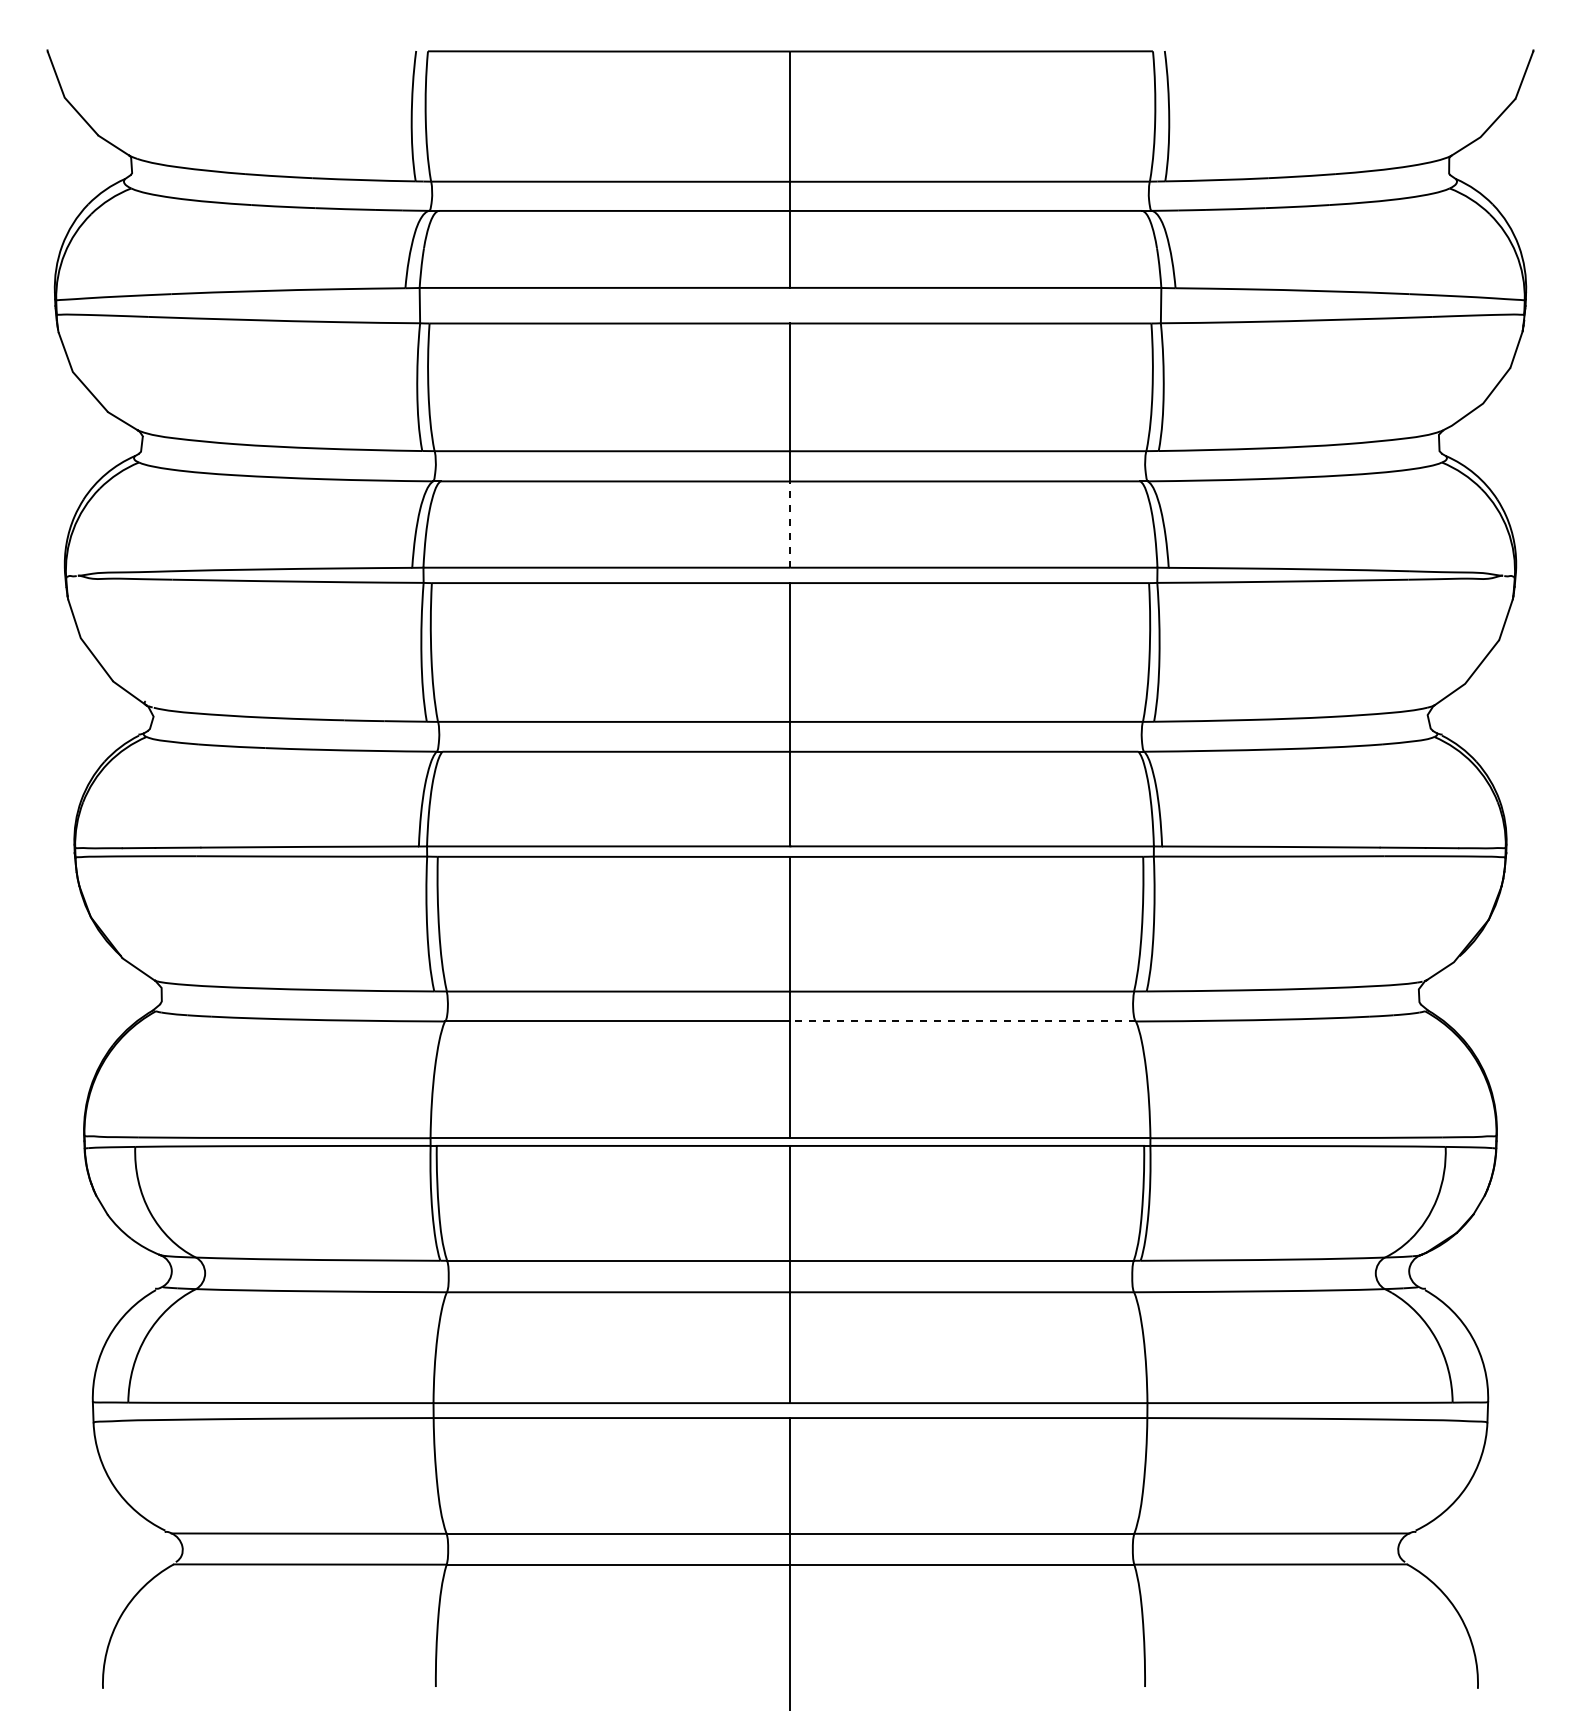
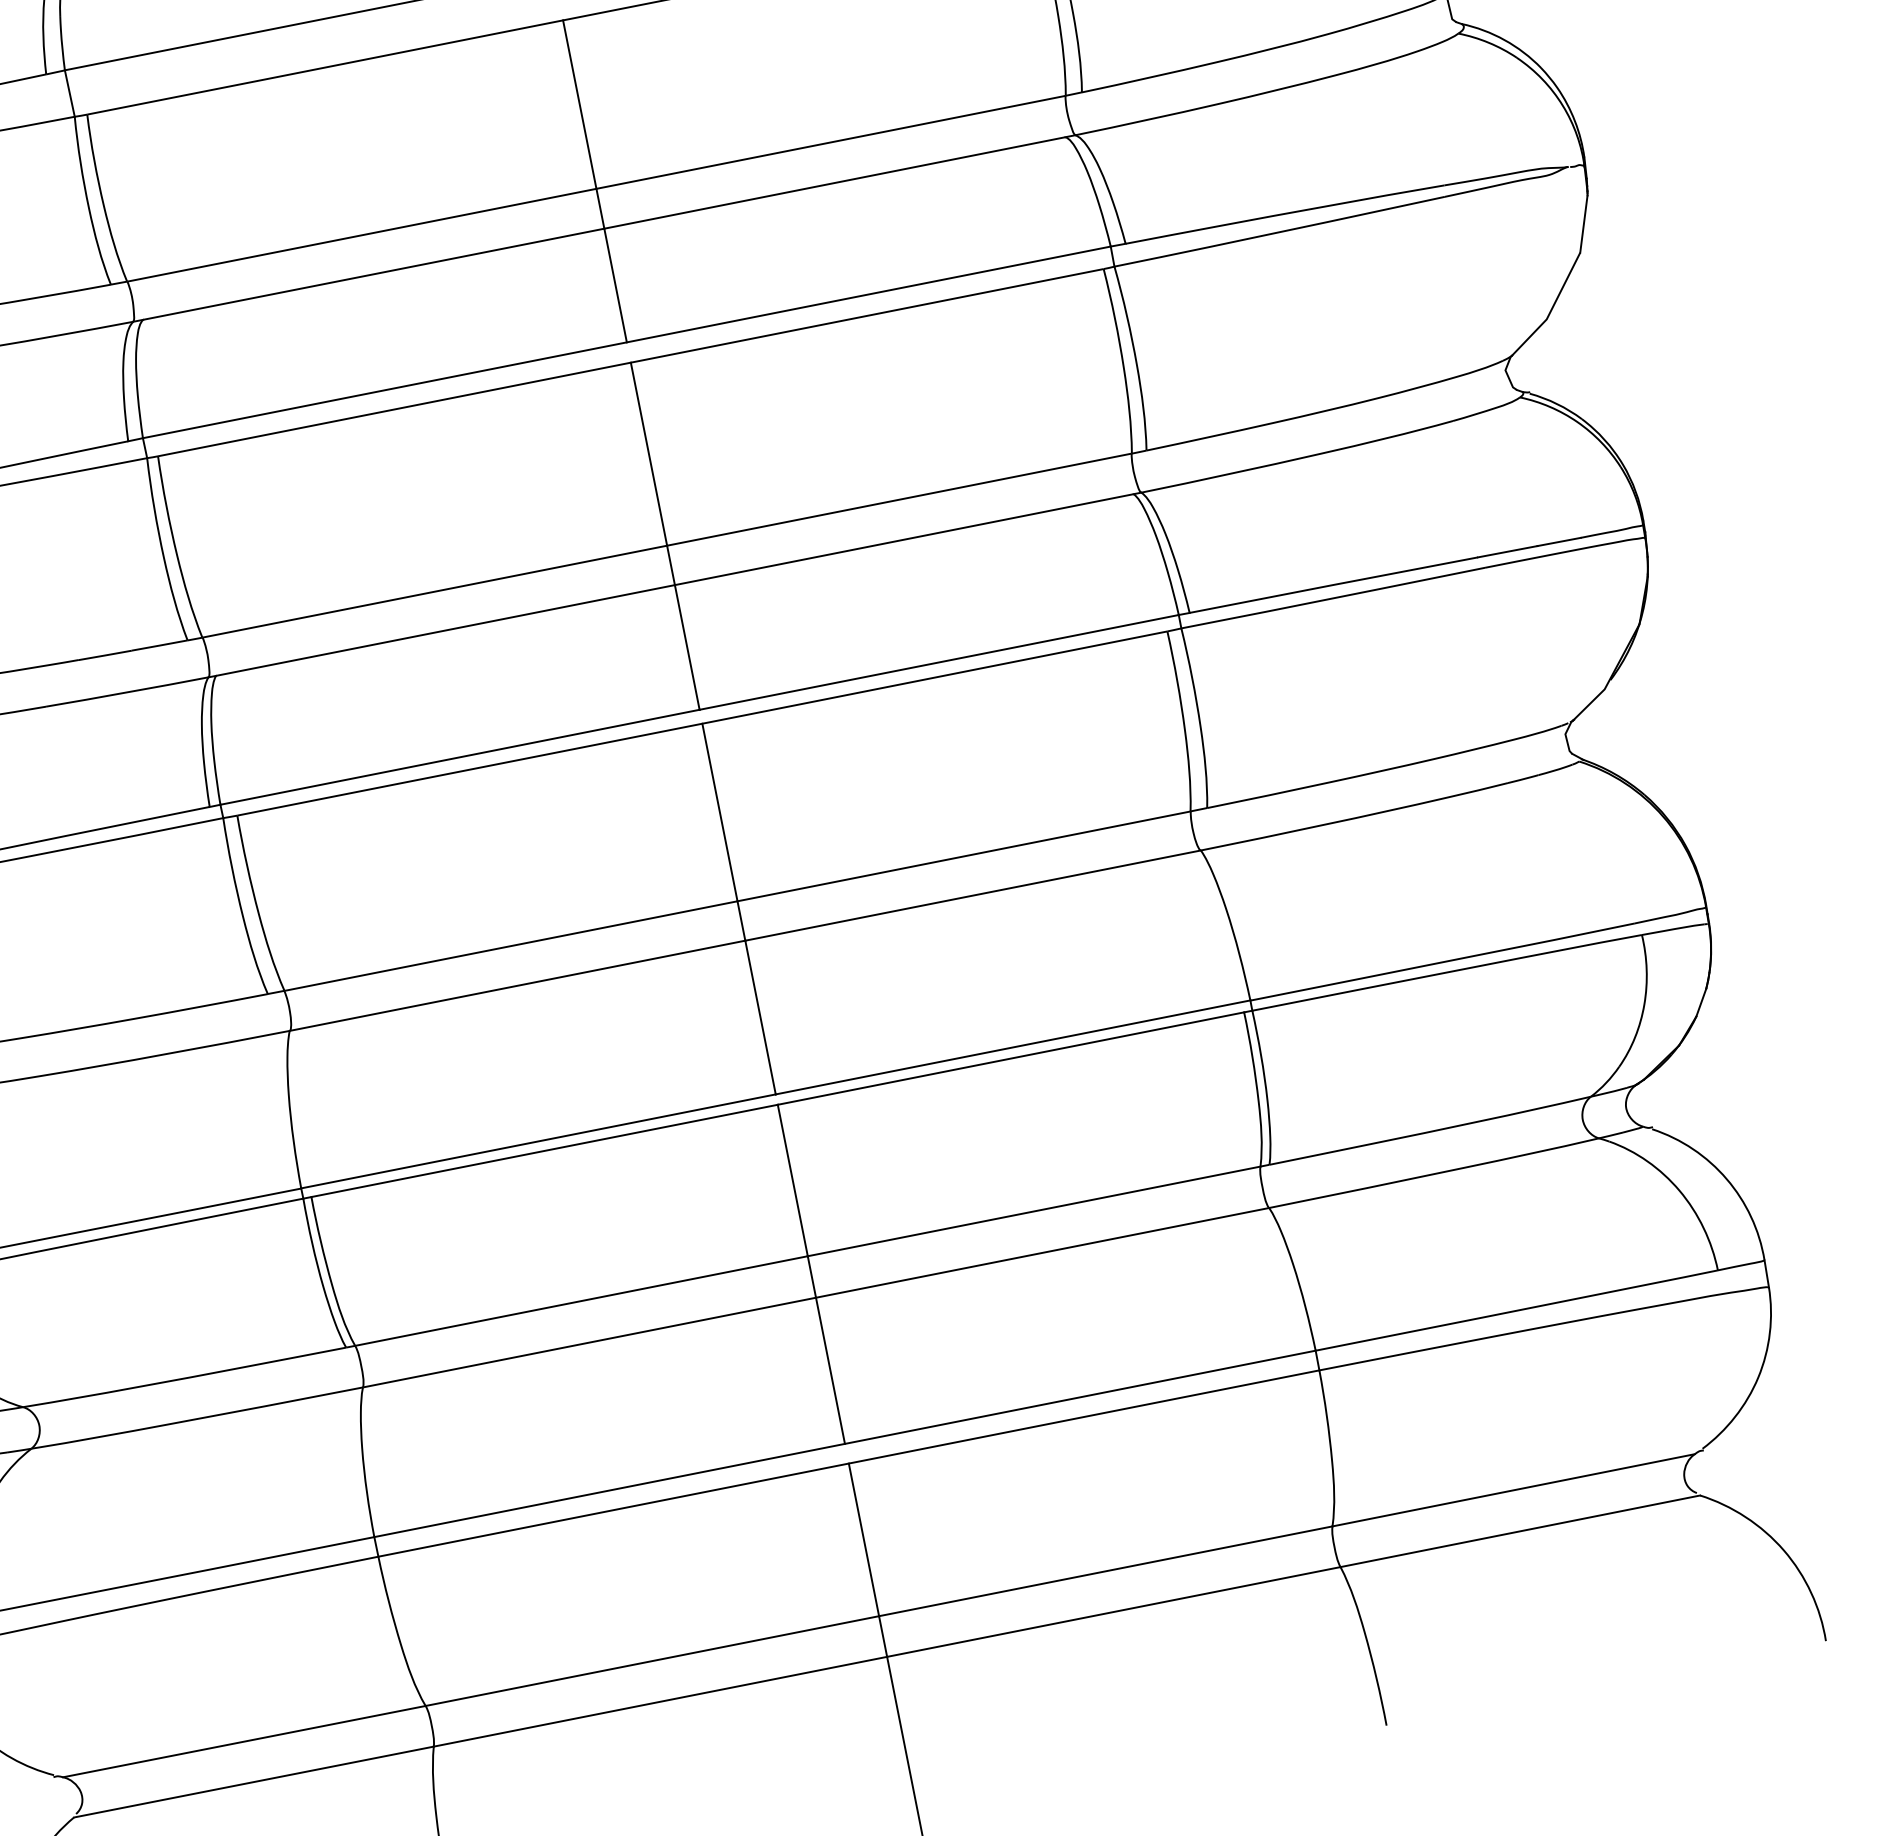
line: (790, 524) -> (615, 285), dashed -> solid
line: (963, 1021) -> (973, 895), dashed -> solid

